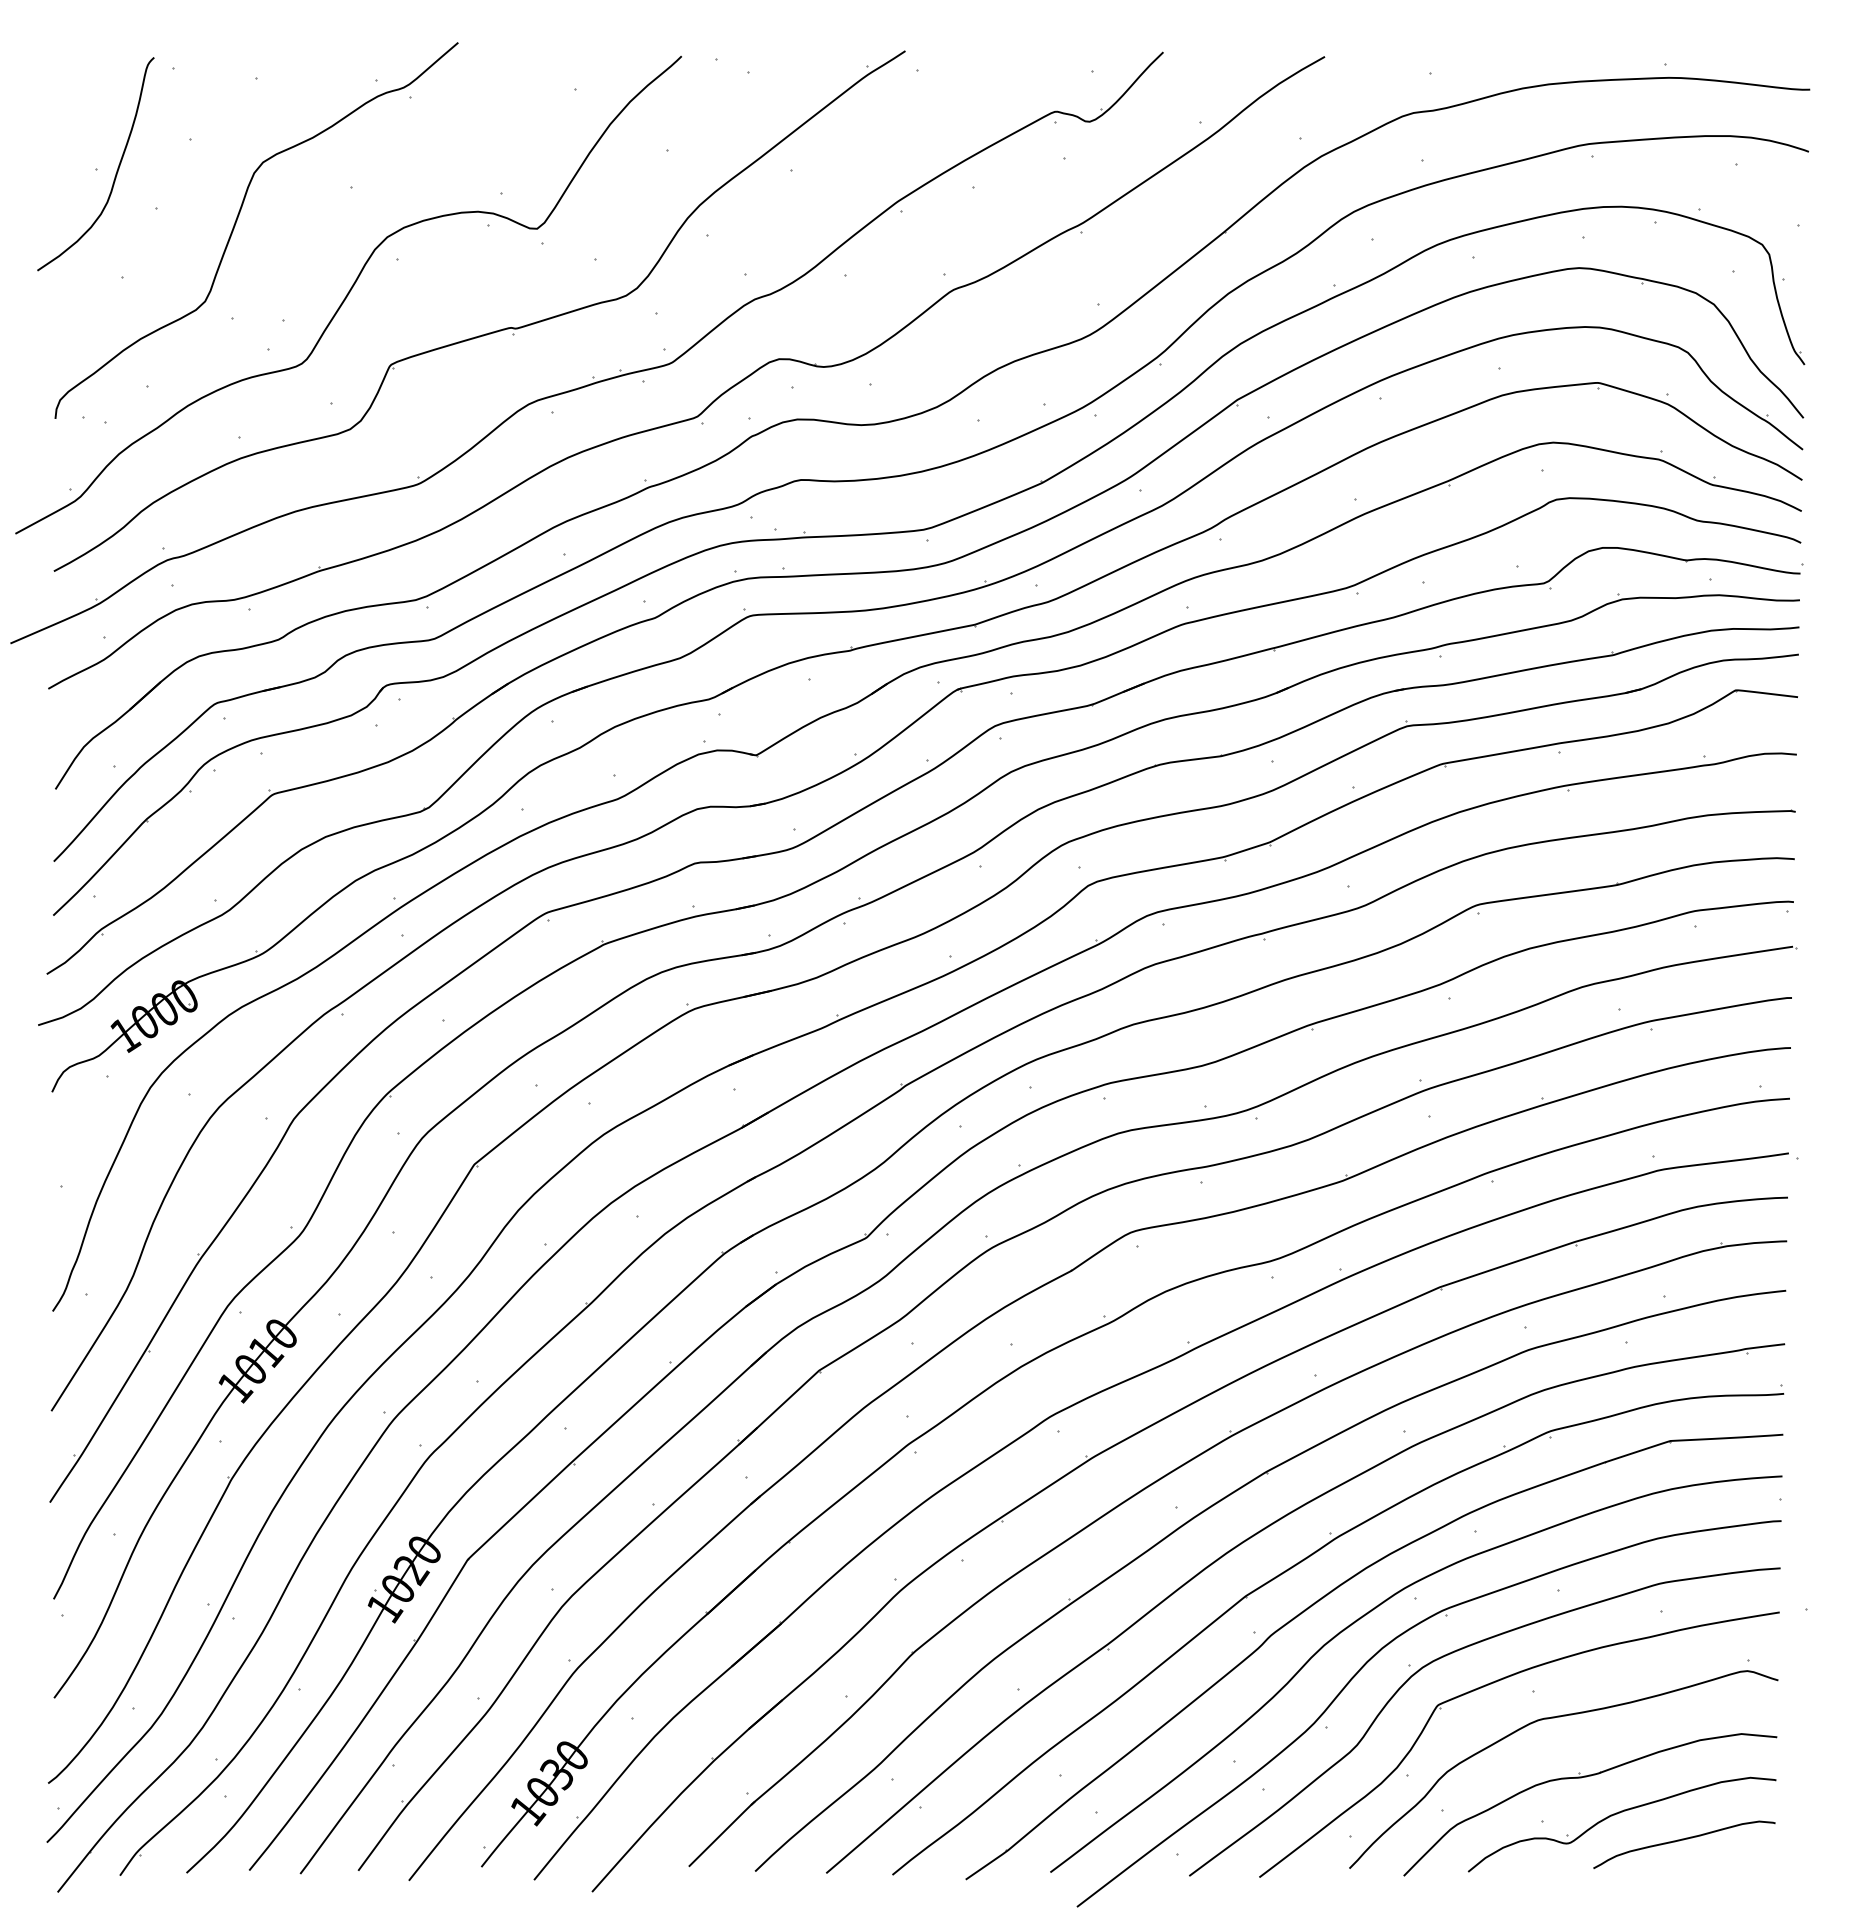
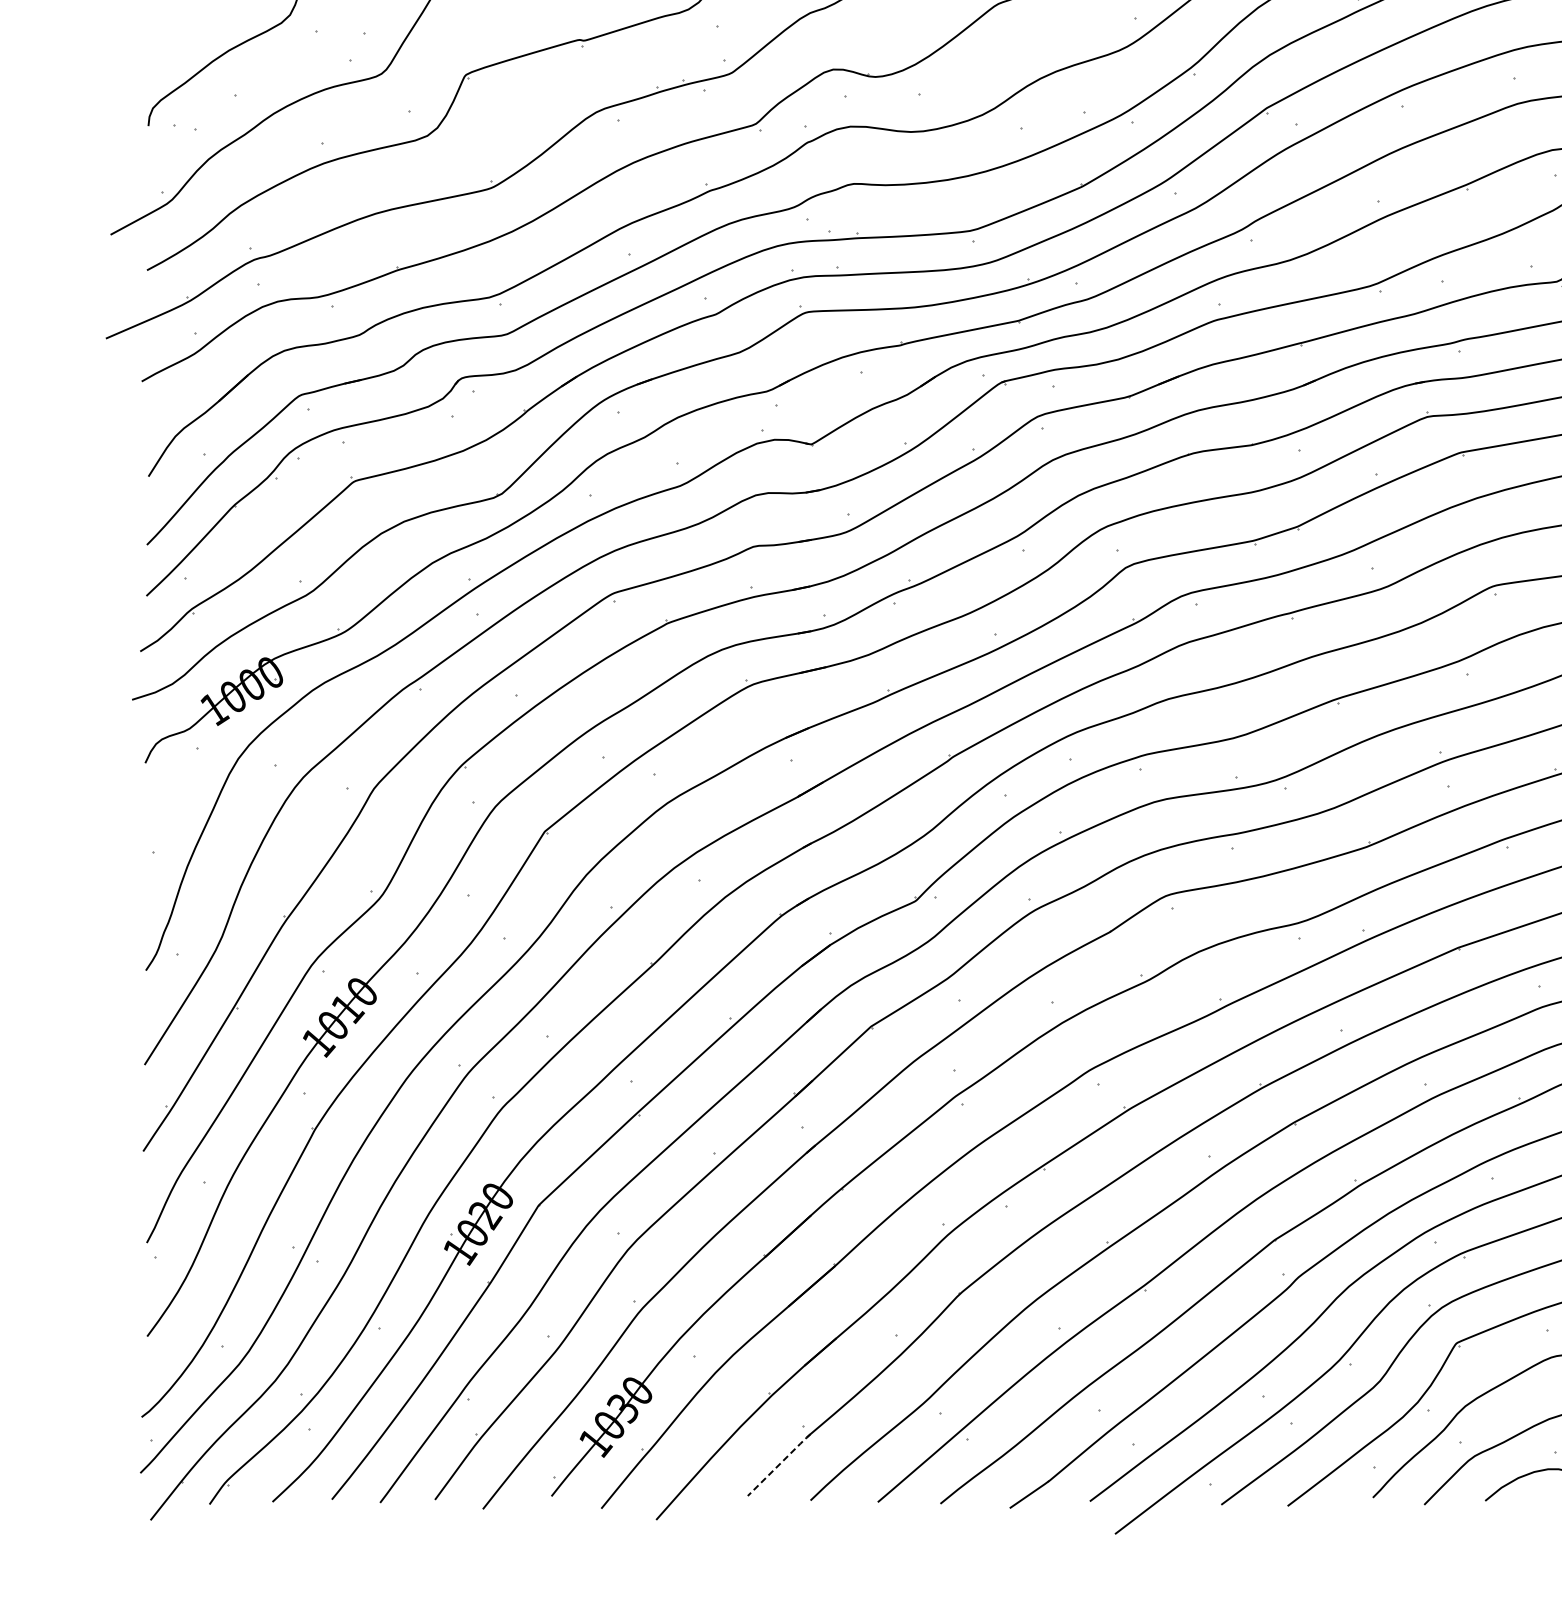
line: (722, 1833) -> (779, 1464), solid -> dashed

